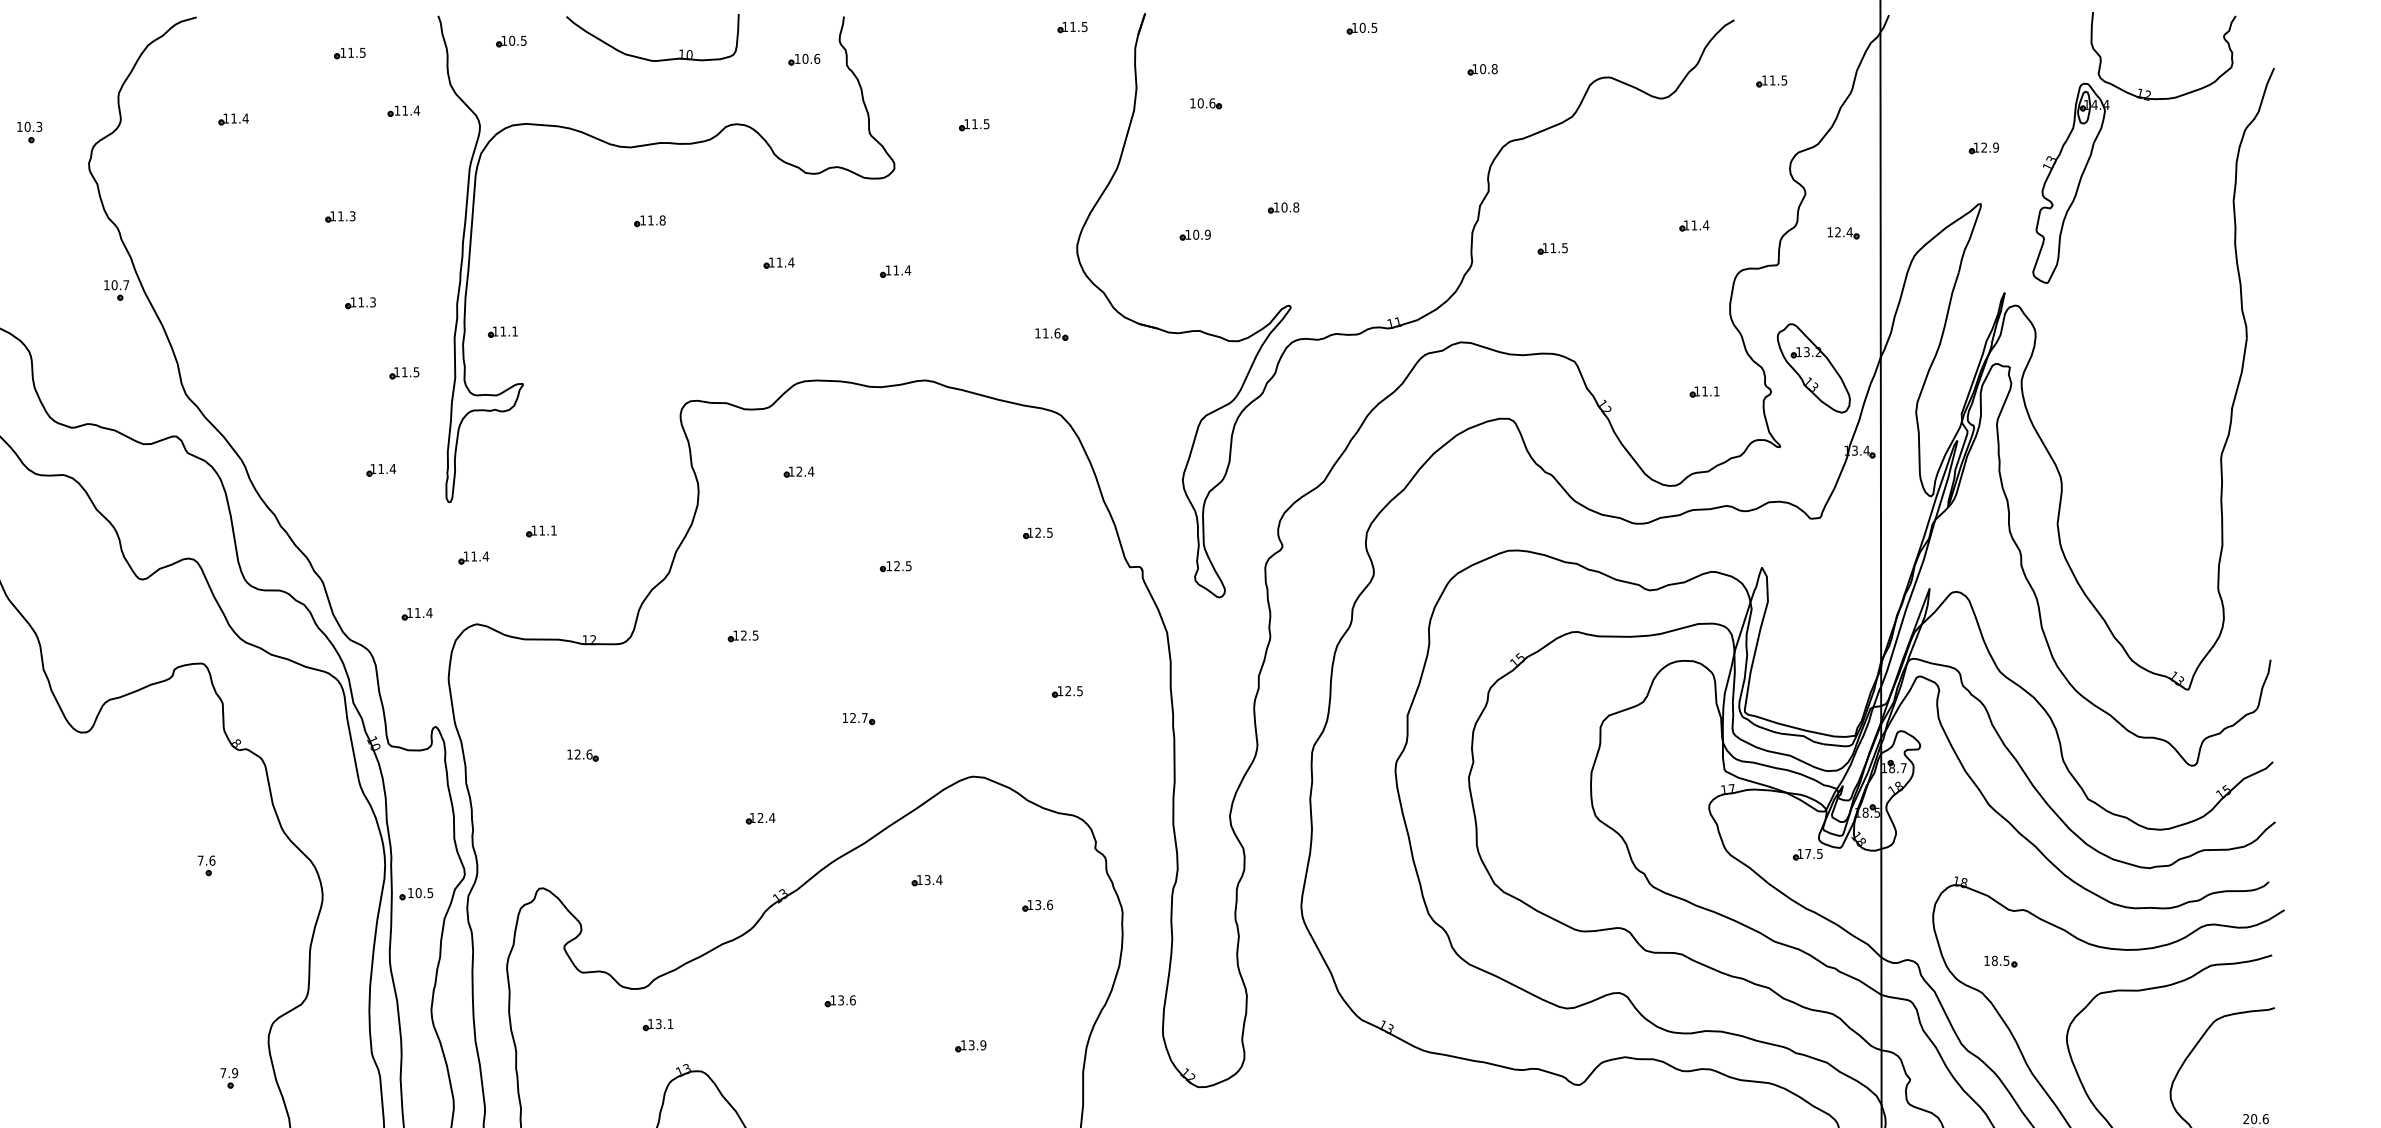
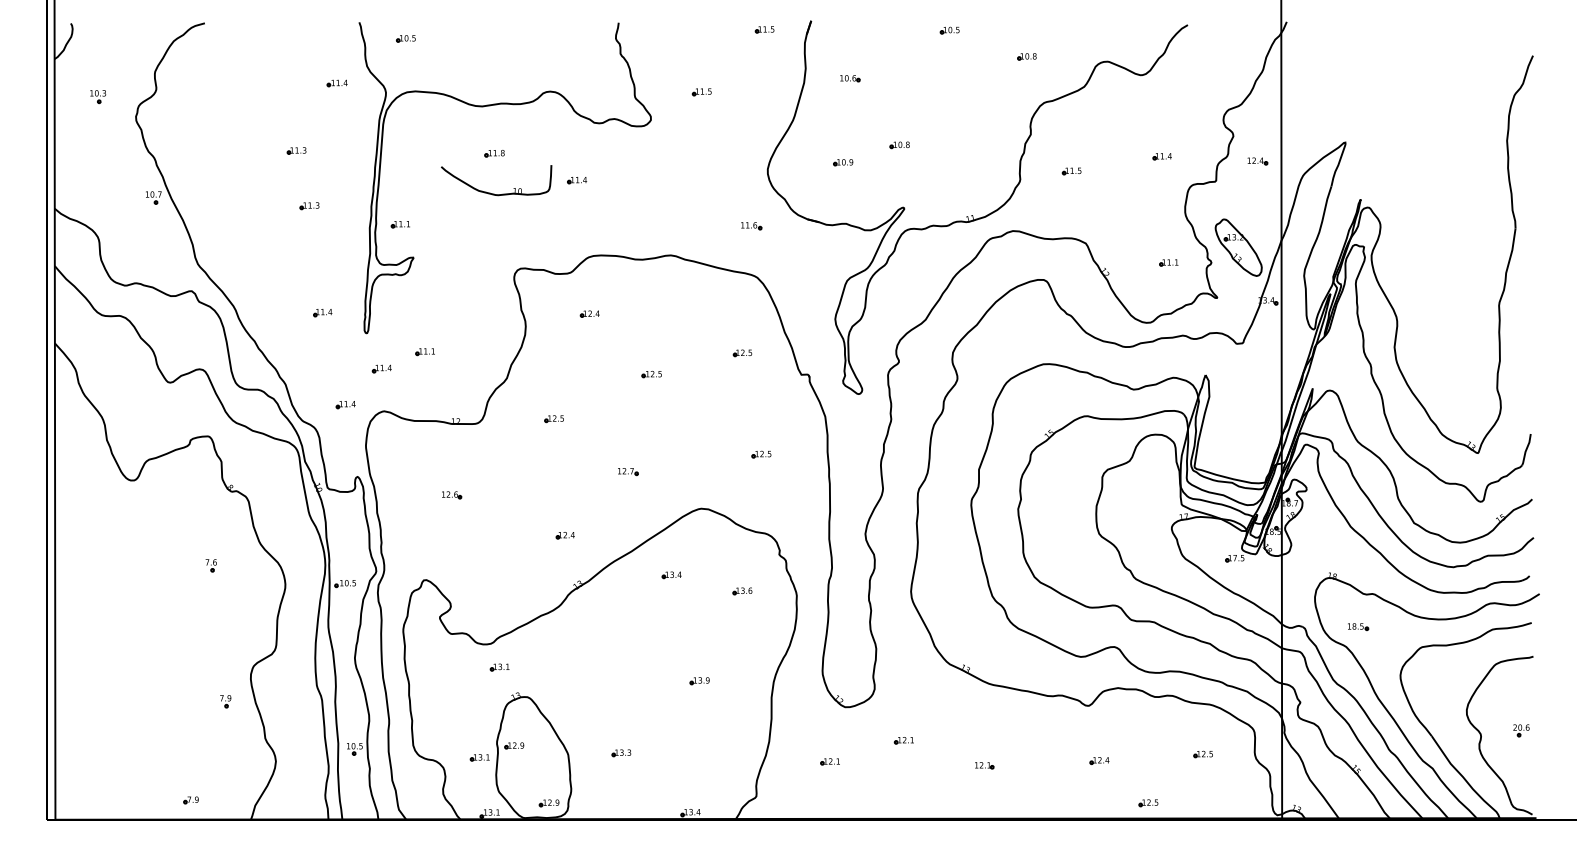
part: (349, 53) -> (302, 46), removed
part: (649, 58) -> (494, 193), moved
part: (803, 59) -> (592, 50), removed
part: (1771, 81) -> (1211, 64), removed
part: (233, 119) -> (228, 88), removed
part: (2101, 131) -> (1422, 96), removed
part: (1983, 149) -> (1347, 107), removed
part: (895, 272) -> (651, 186), removed
part: (404, 374) -> (337, 251), removed
part: (840, 1001) -> (616, 652), removed

